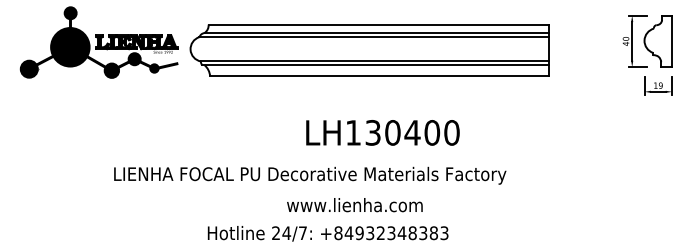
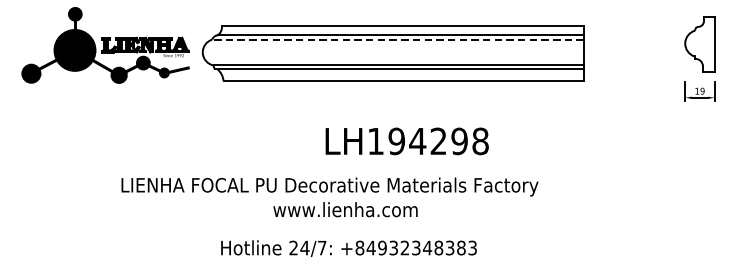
line: (374, 37) -> (398, 40), solid -> dashed
part: (634, 41) -> (674, 44), removed
text: (412, 132) -> (438, 141), LH130400 -> LH194298
text: (354, 205) -> (345, 210), moved

